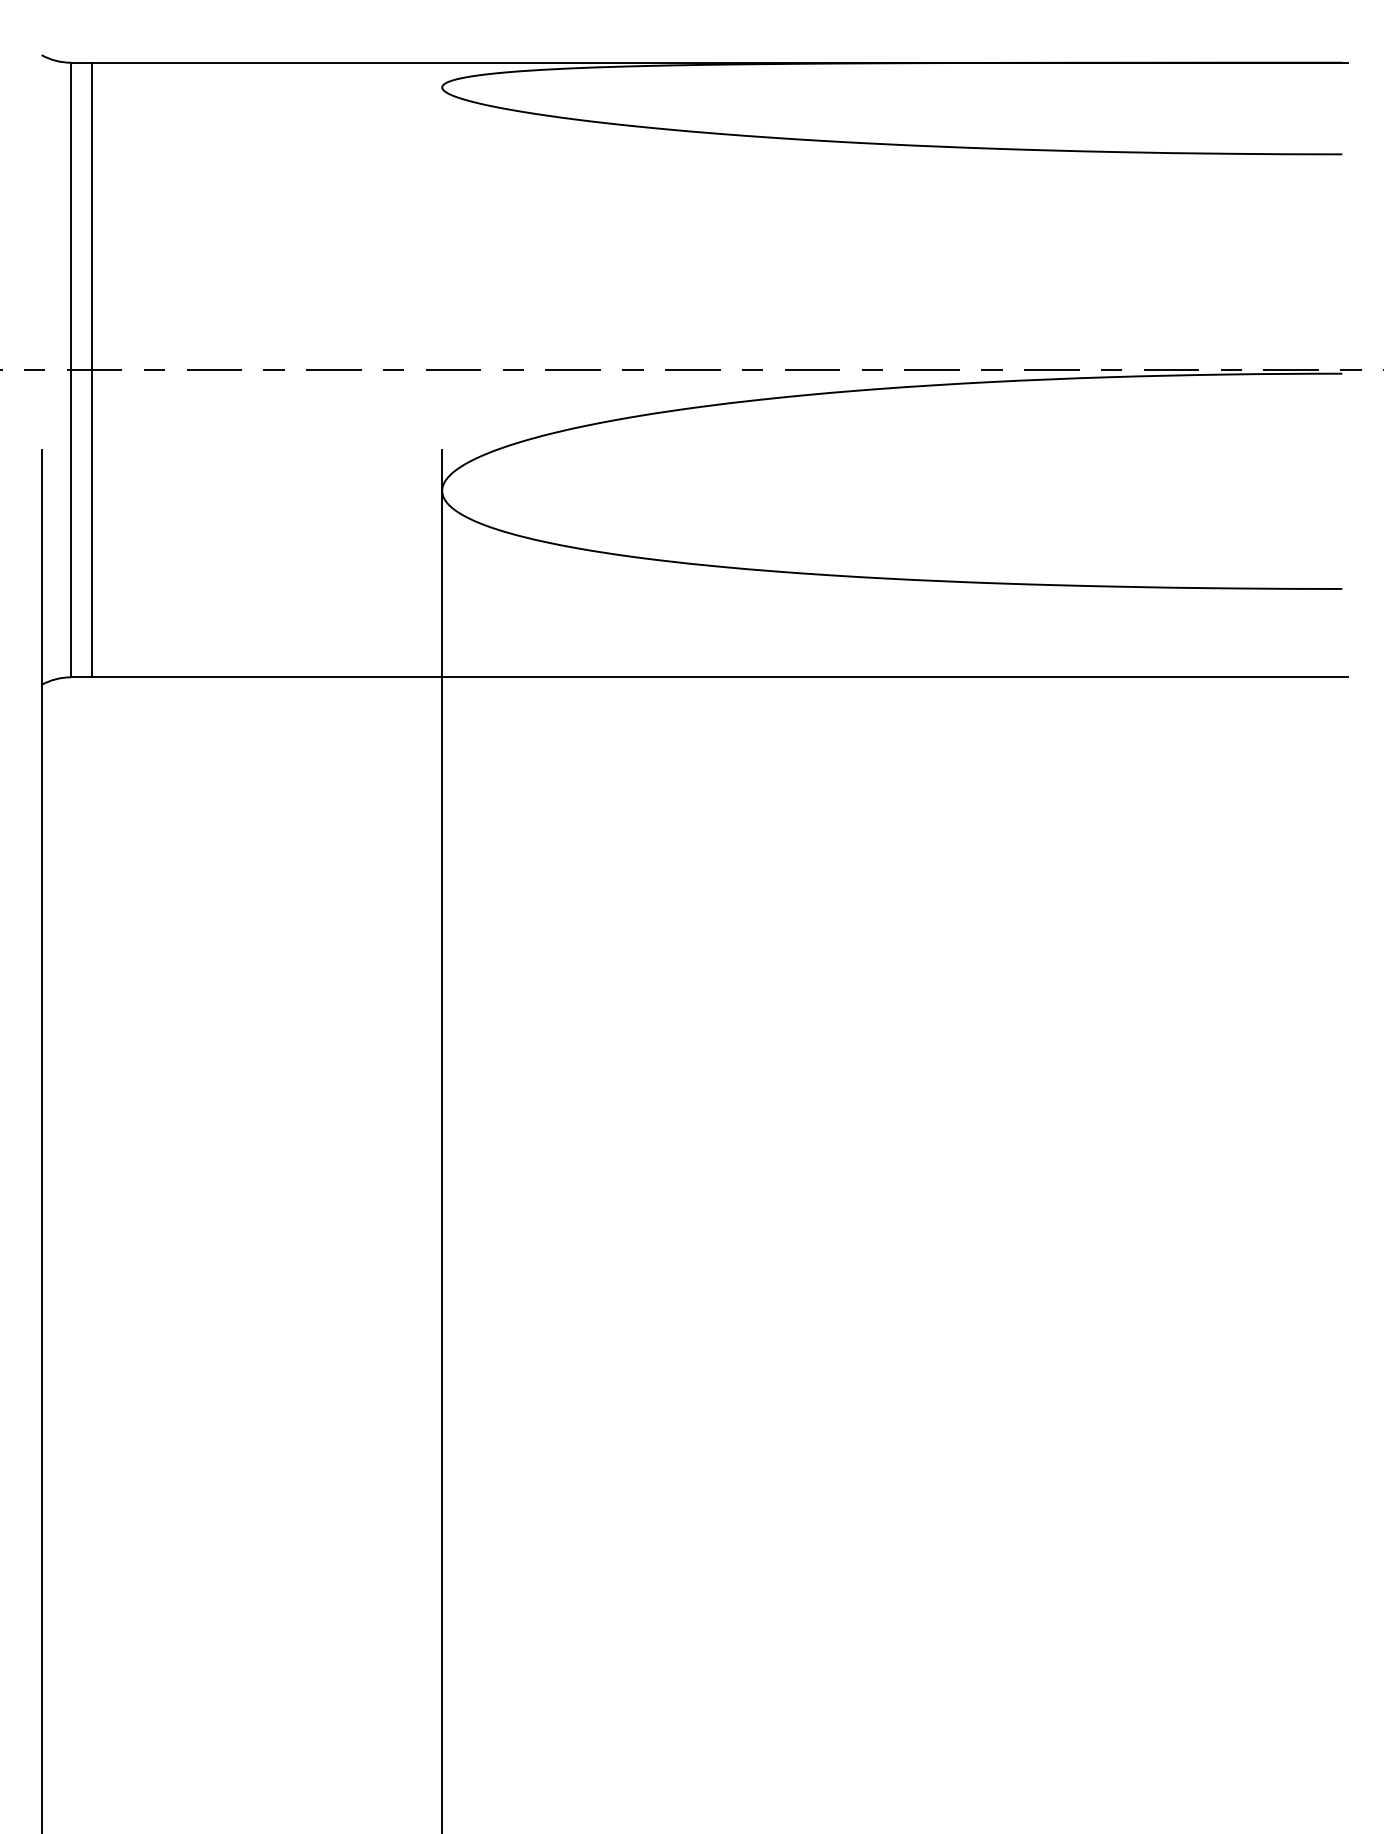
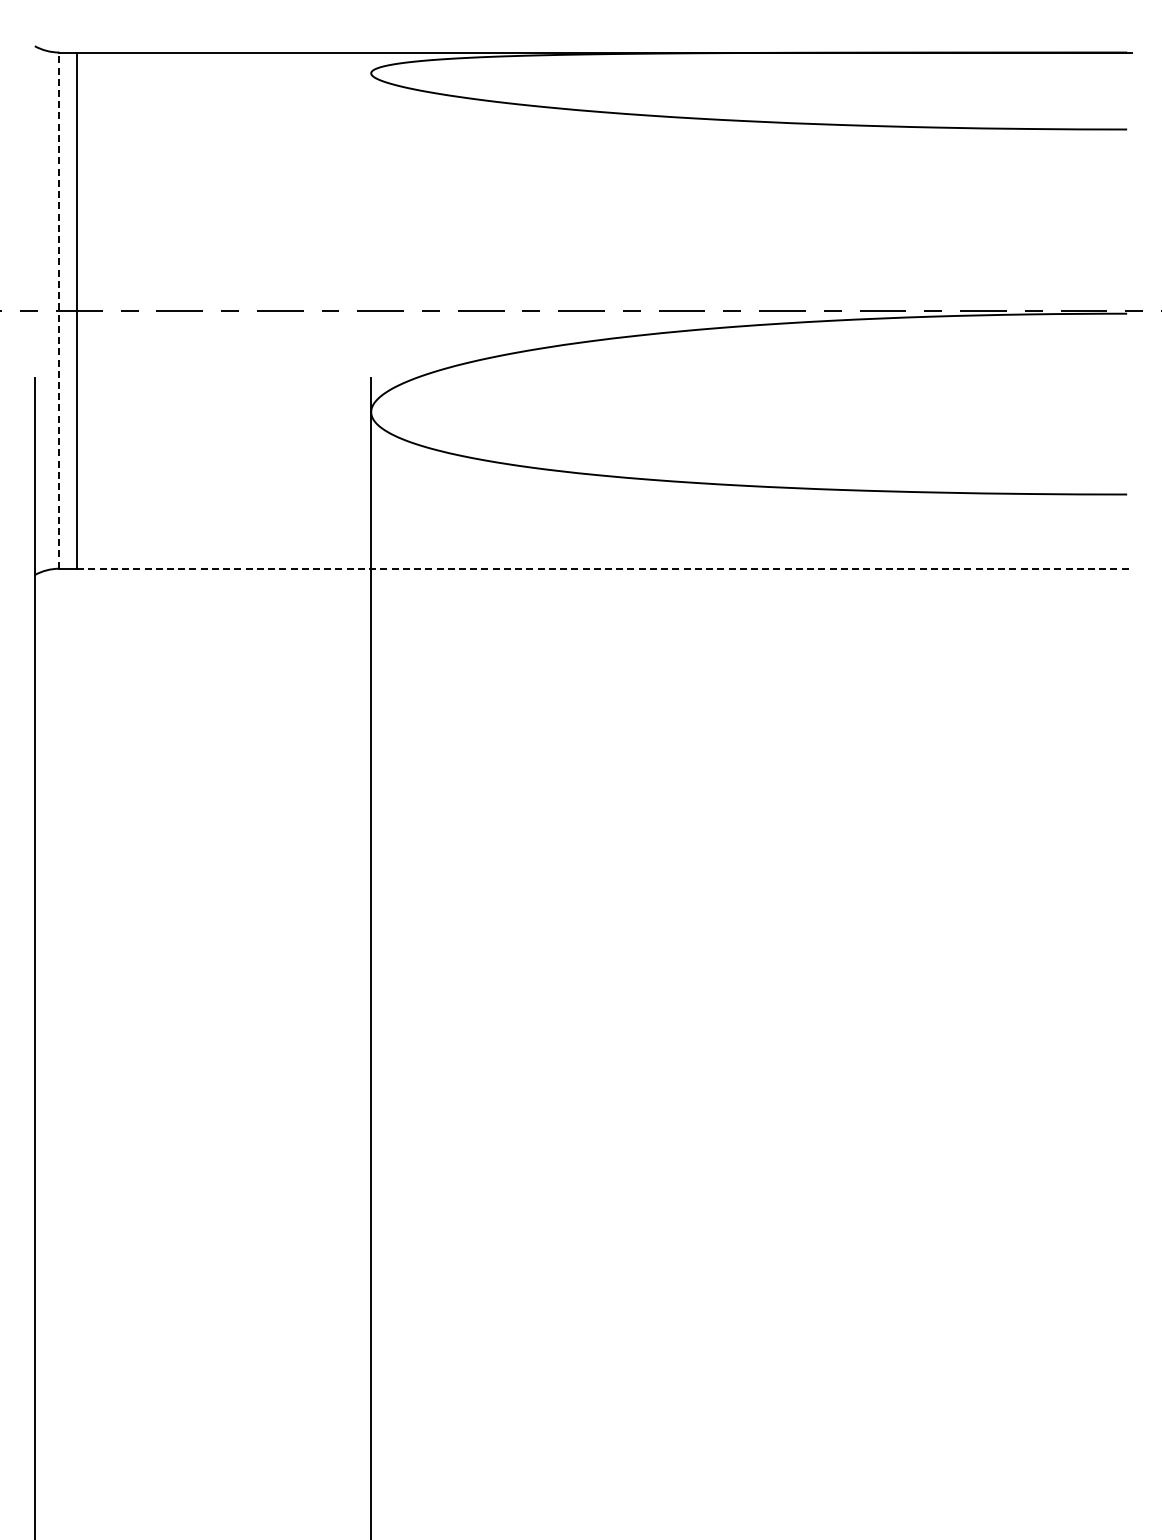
line: (71, 369) -> (59, 310), solid -> dashed
line: (719, 677) -> (604, 568), solid -> dashed

